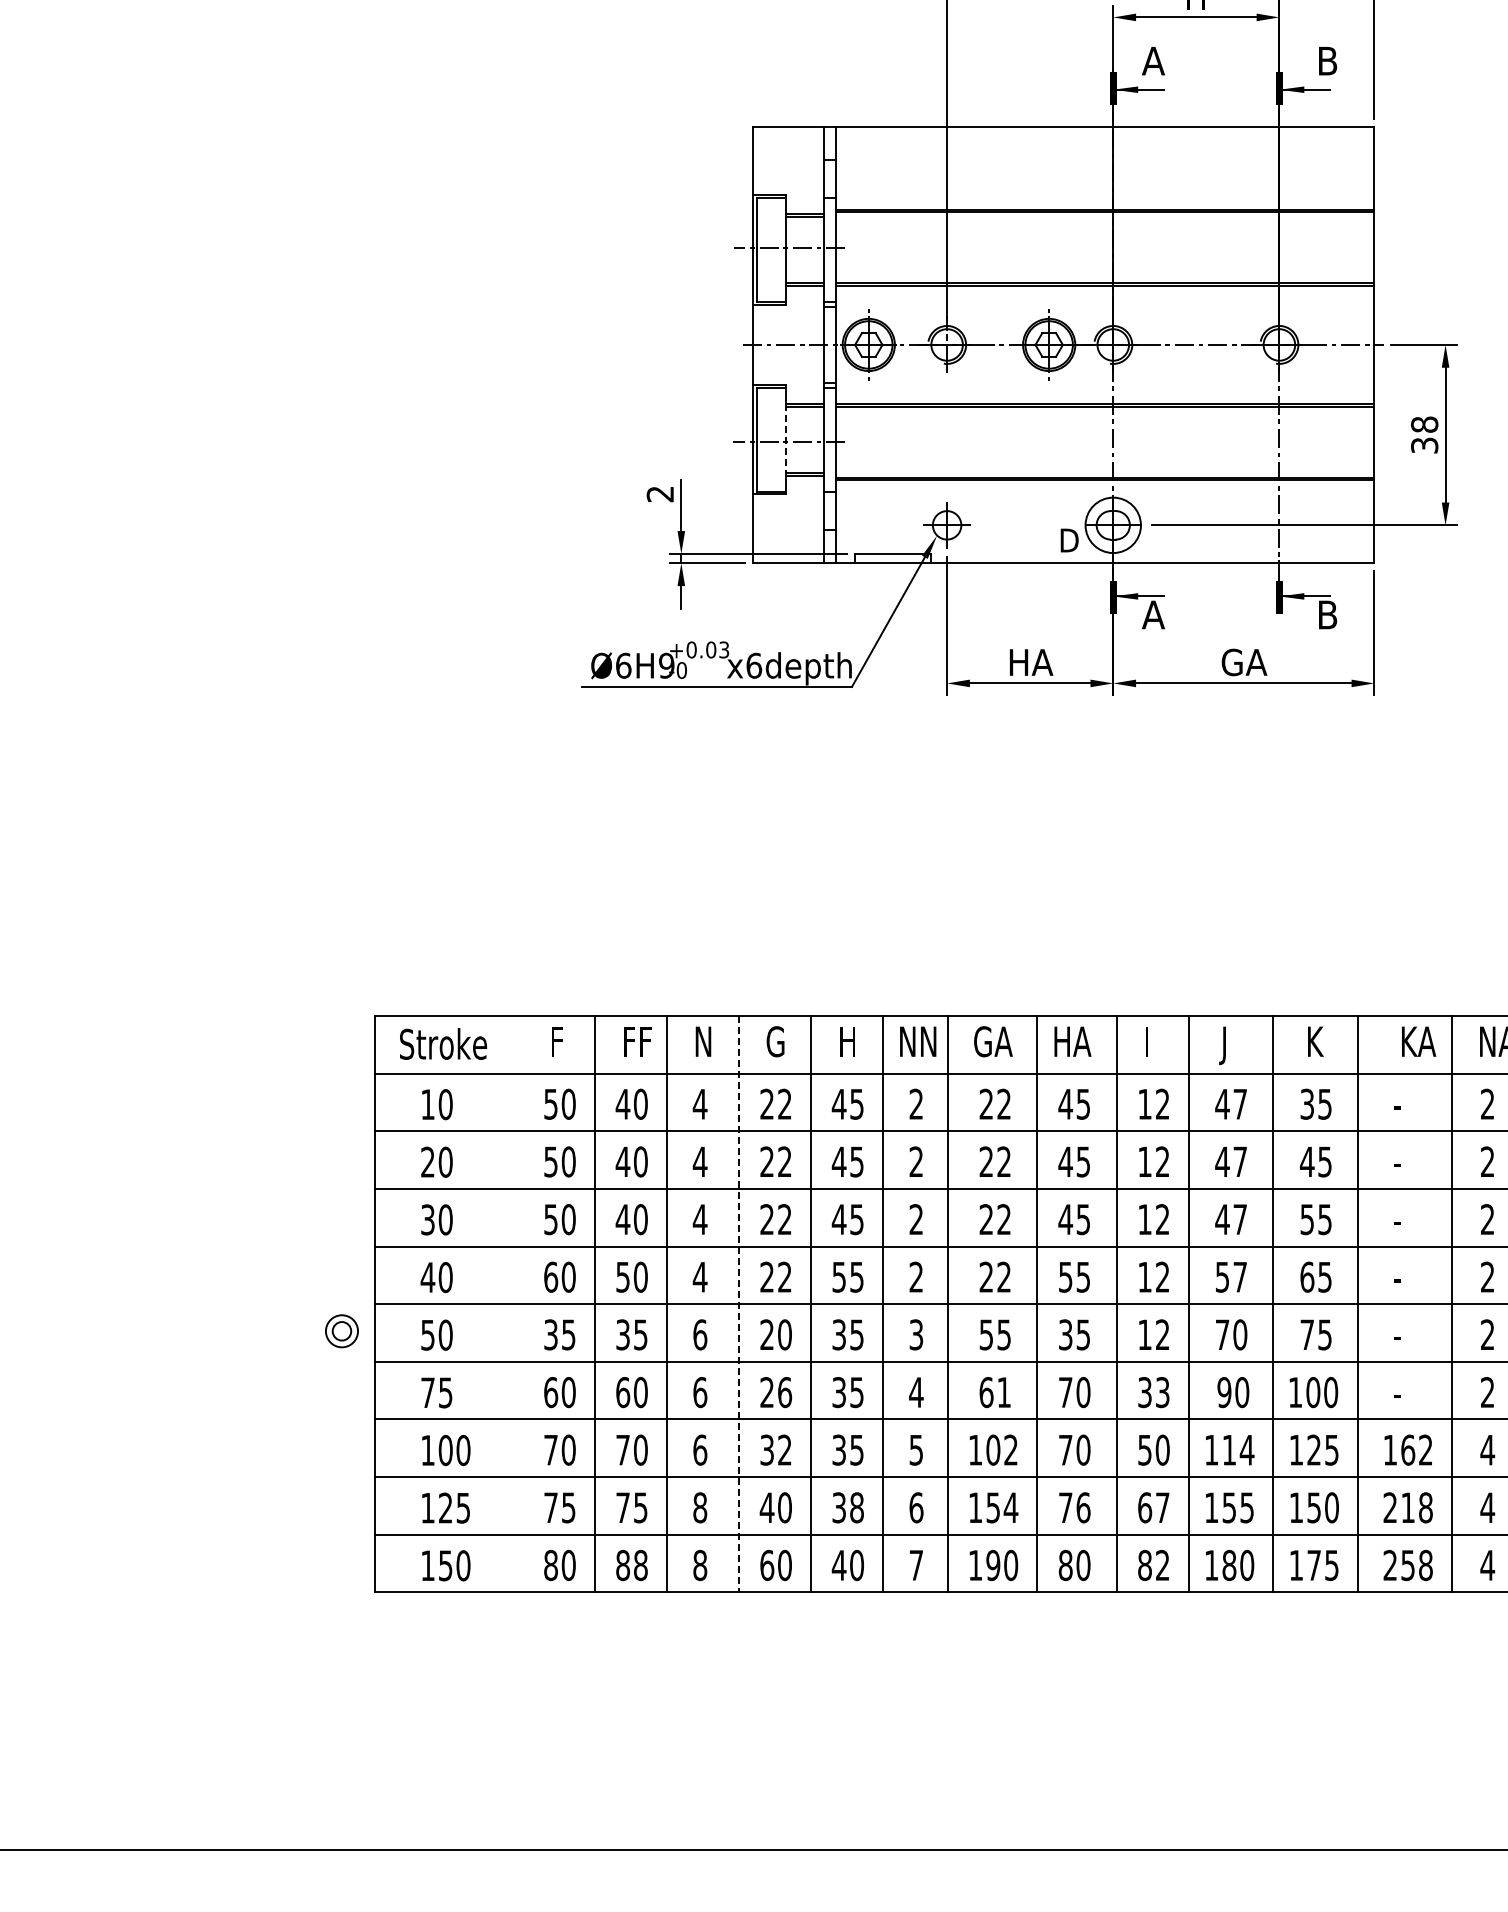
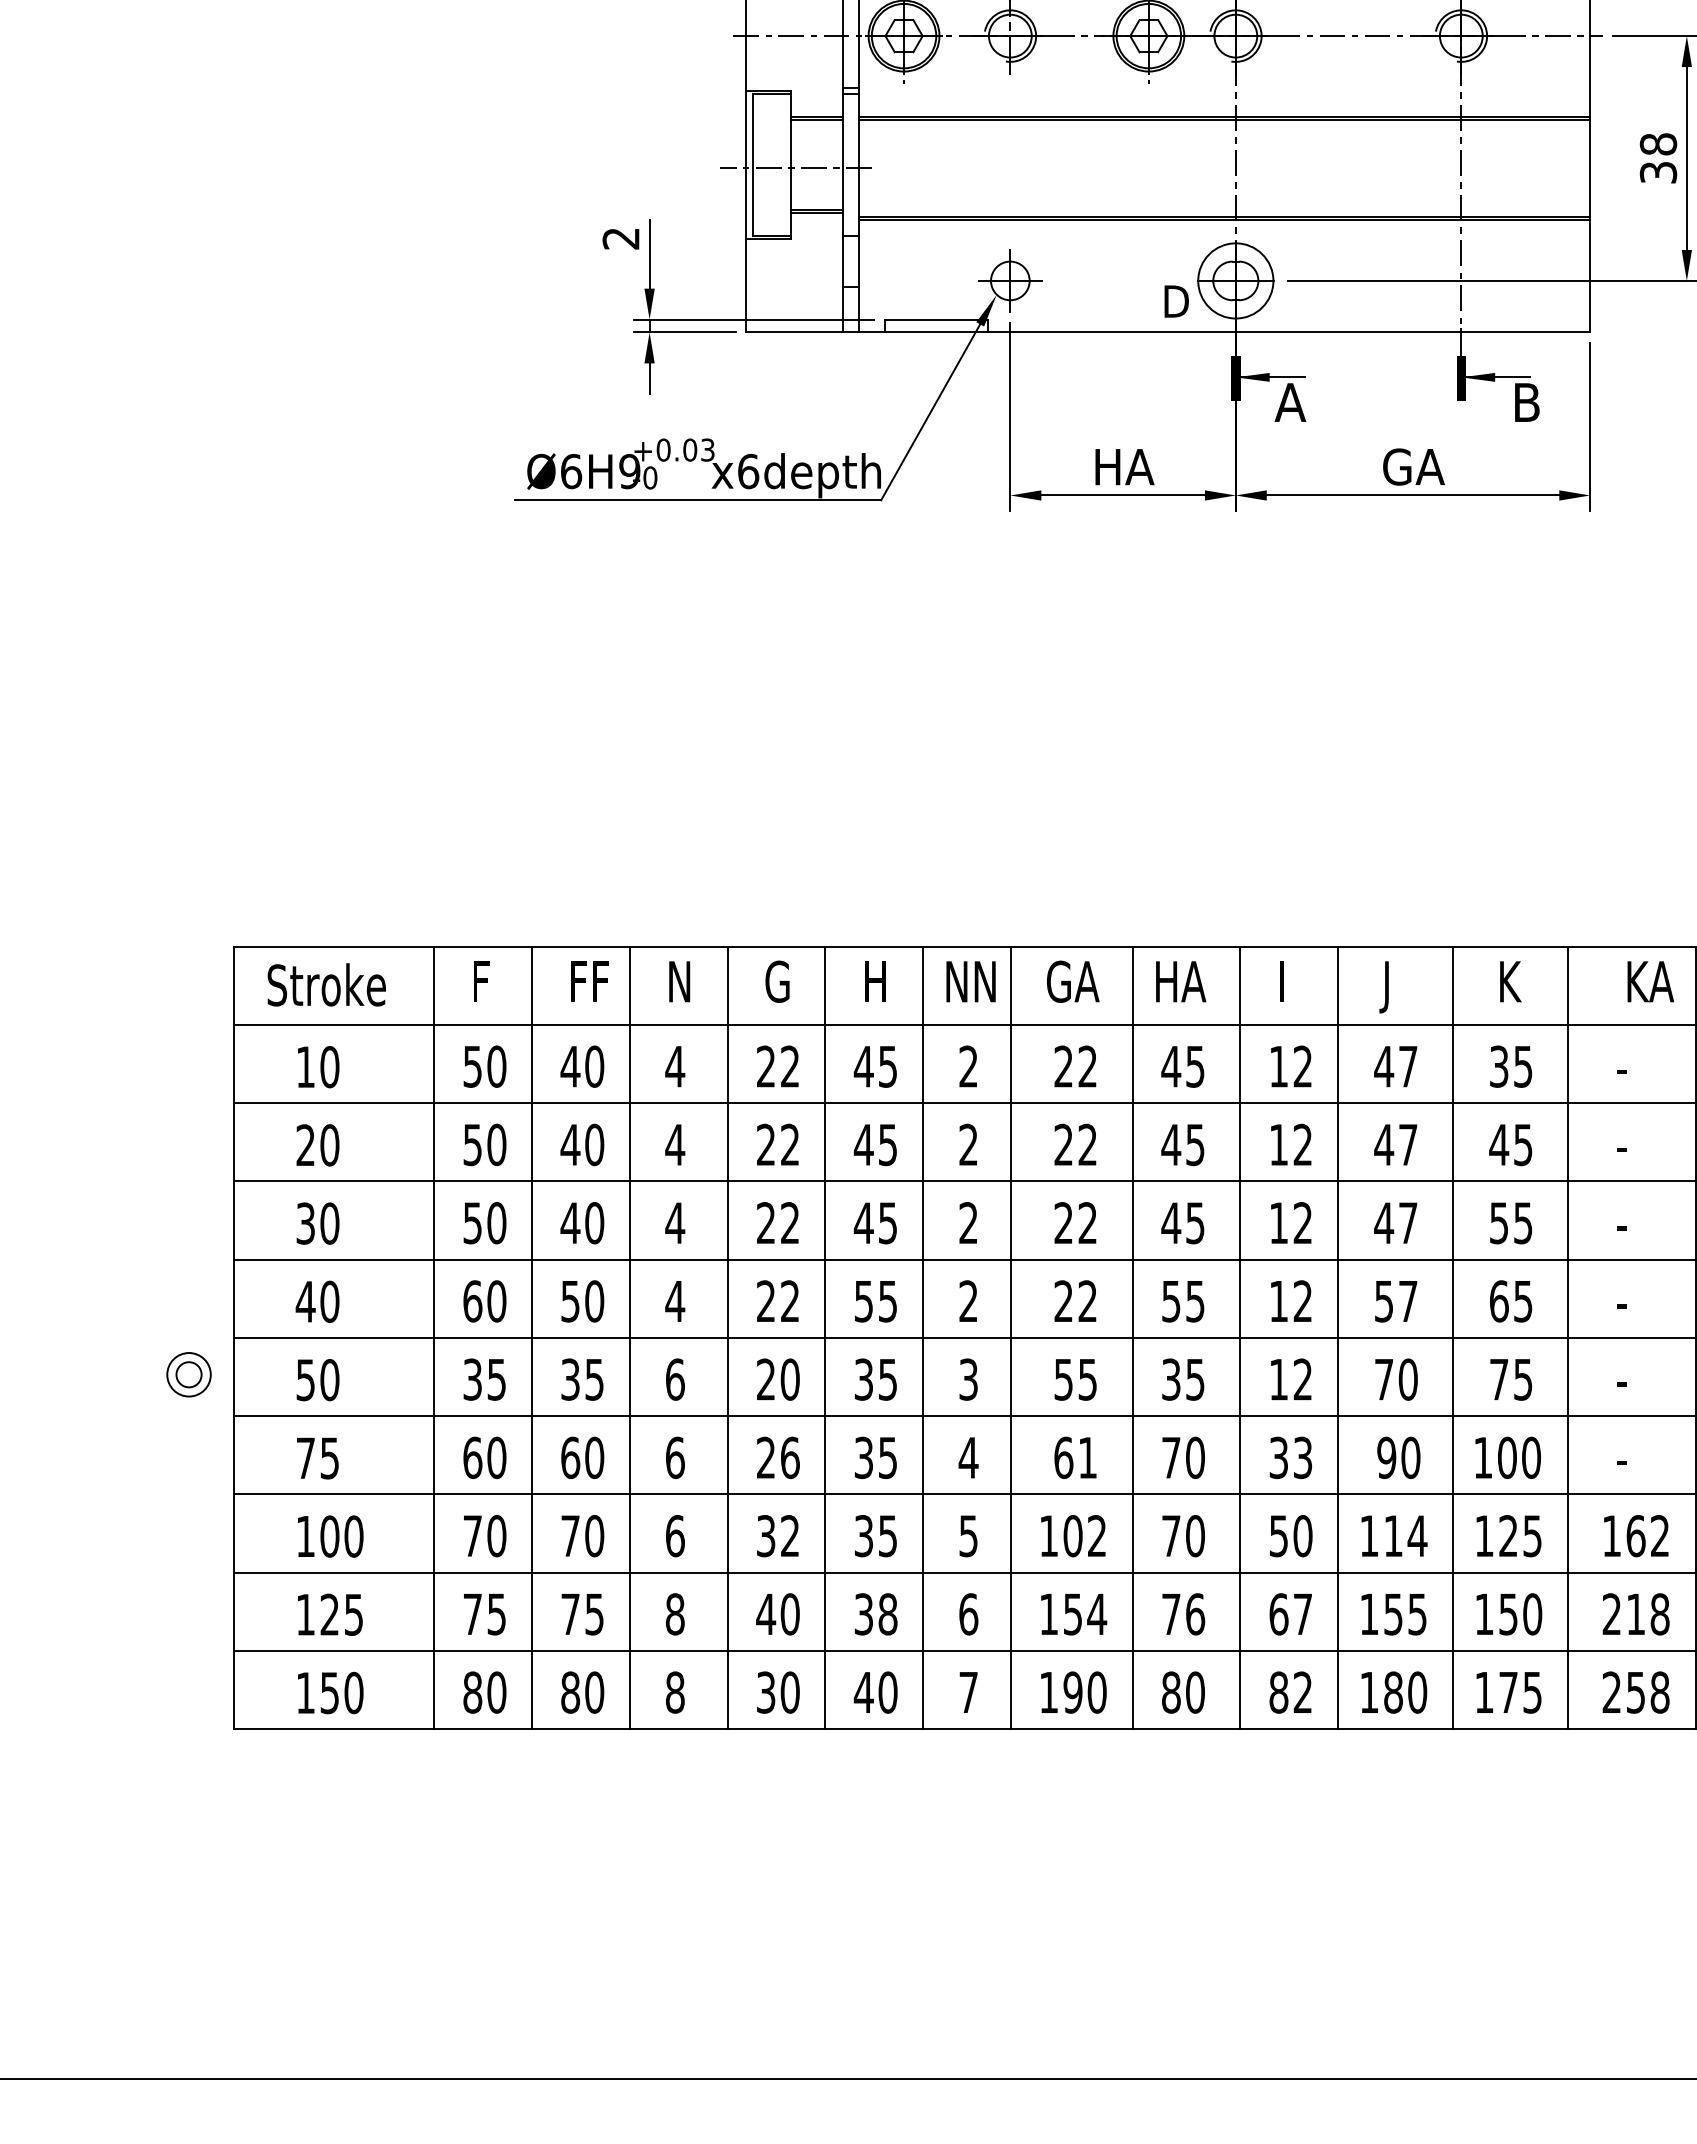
line: (785, 439) -> (790, 164), dashed -> solid
line: (522, 1303) -> (434, 1337), added
line: (738, 1304) -> (727, 1338), dashed -> solid
text: (640, 1565) -> (594, 1692), 88 -> 80
text: (767, 1565) -> (766, 1692), 60 -> 30

